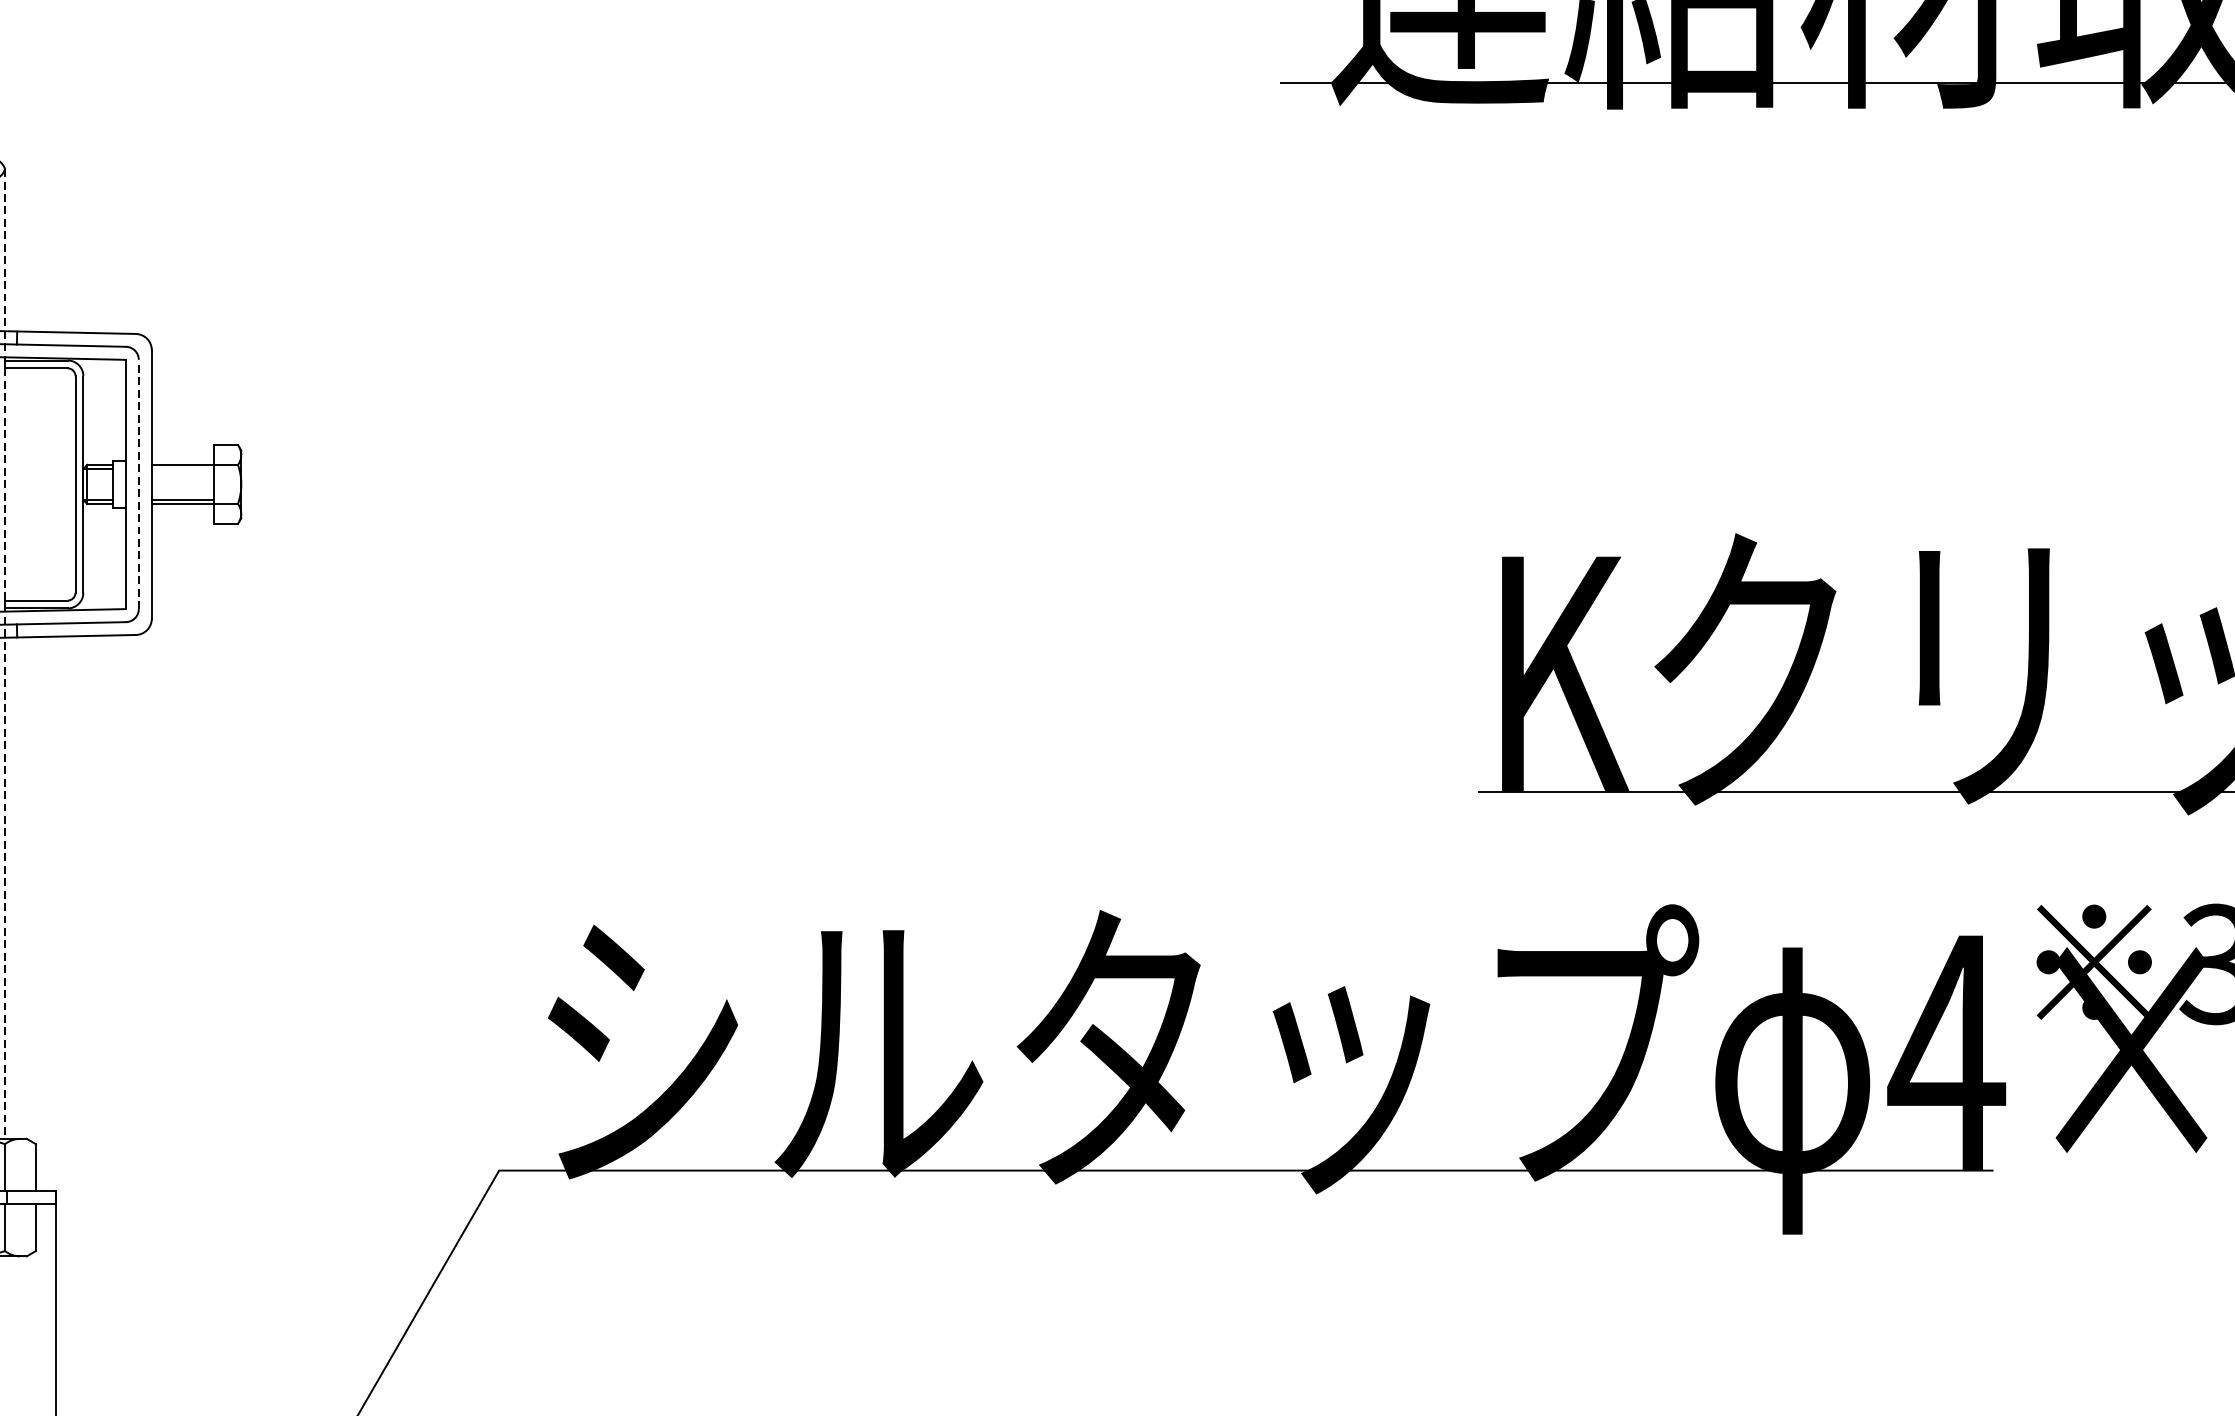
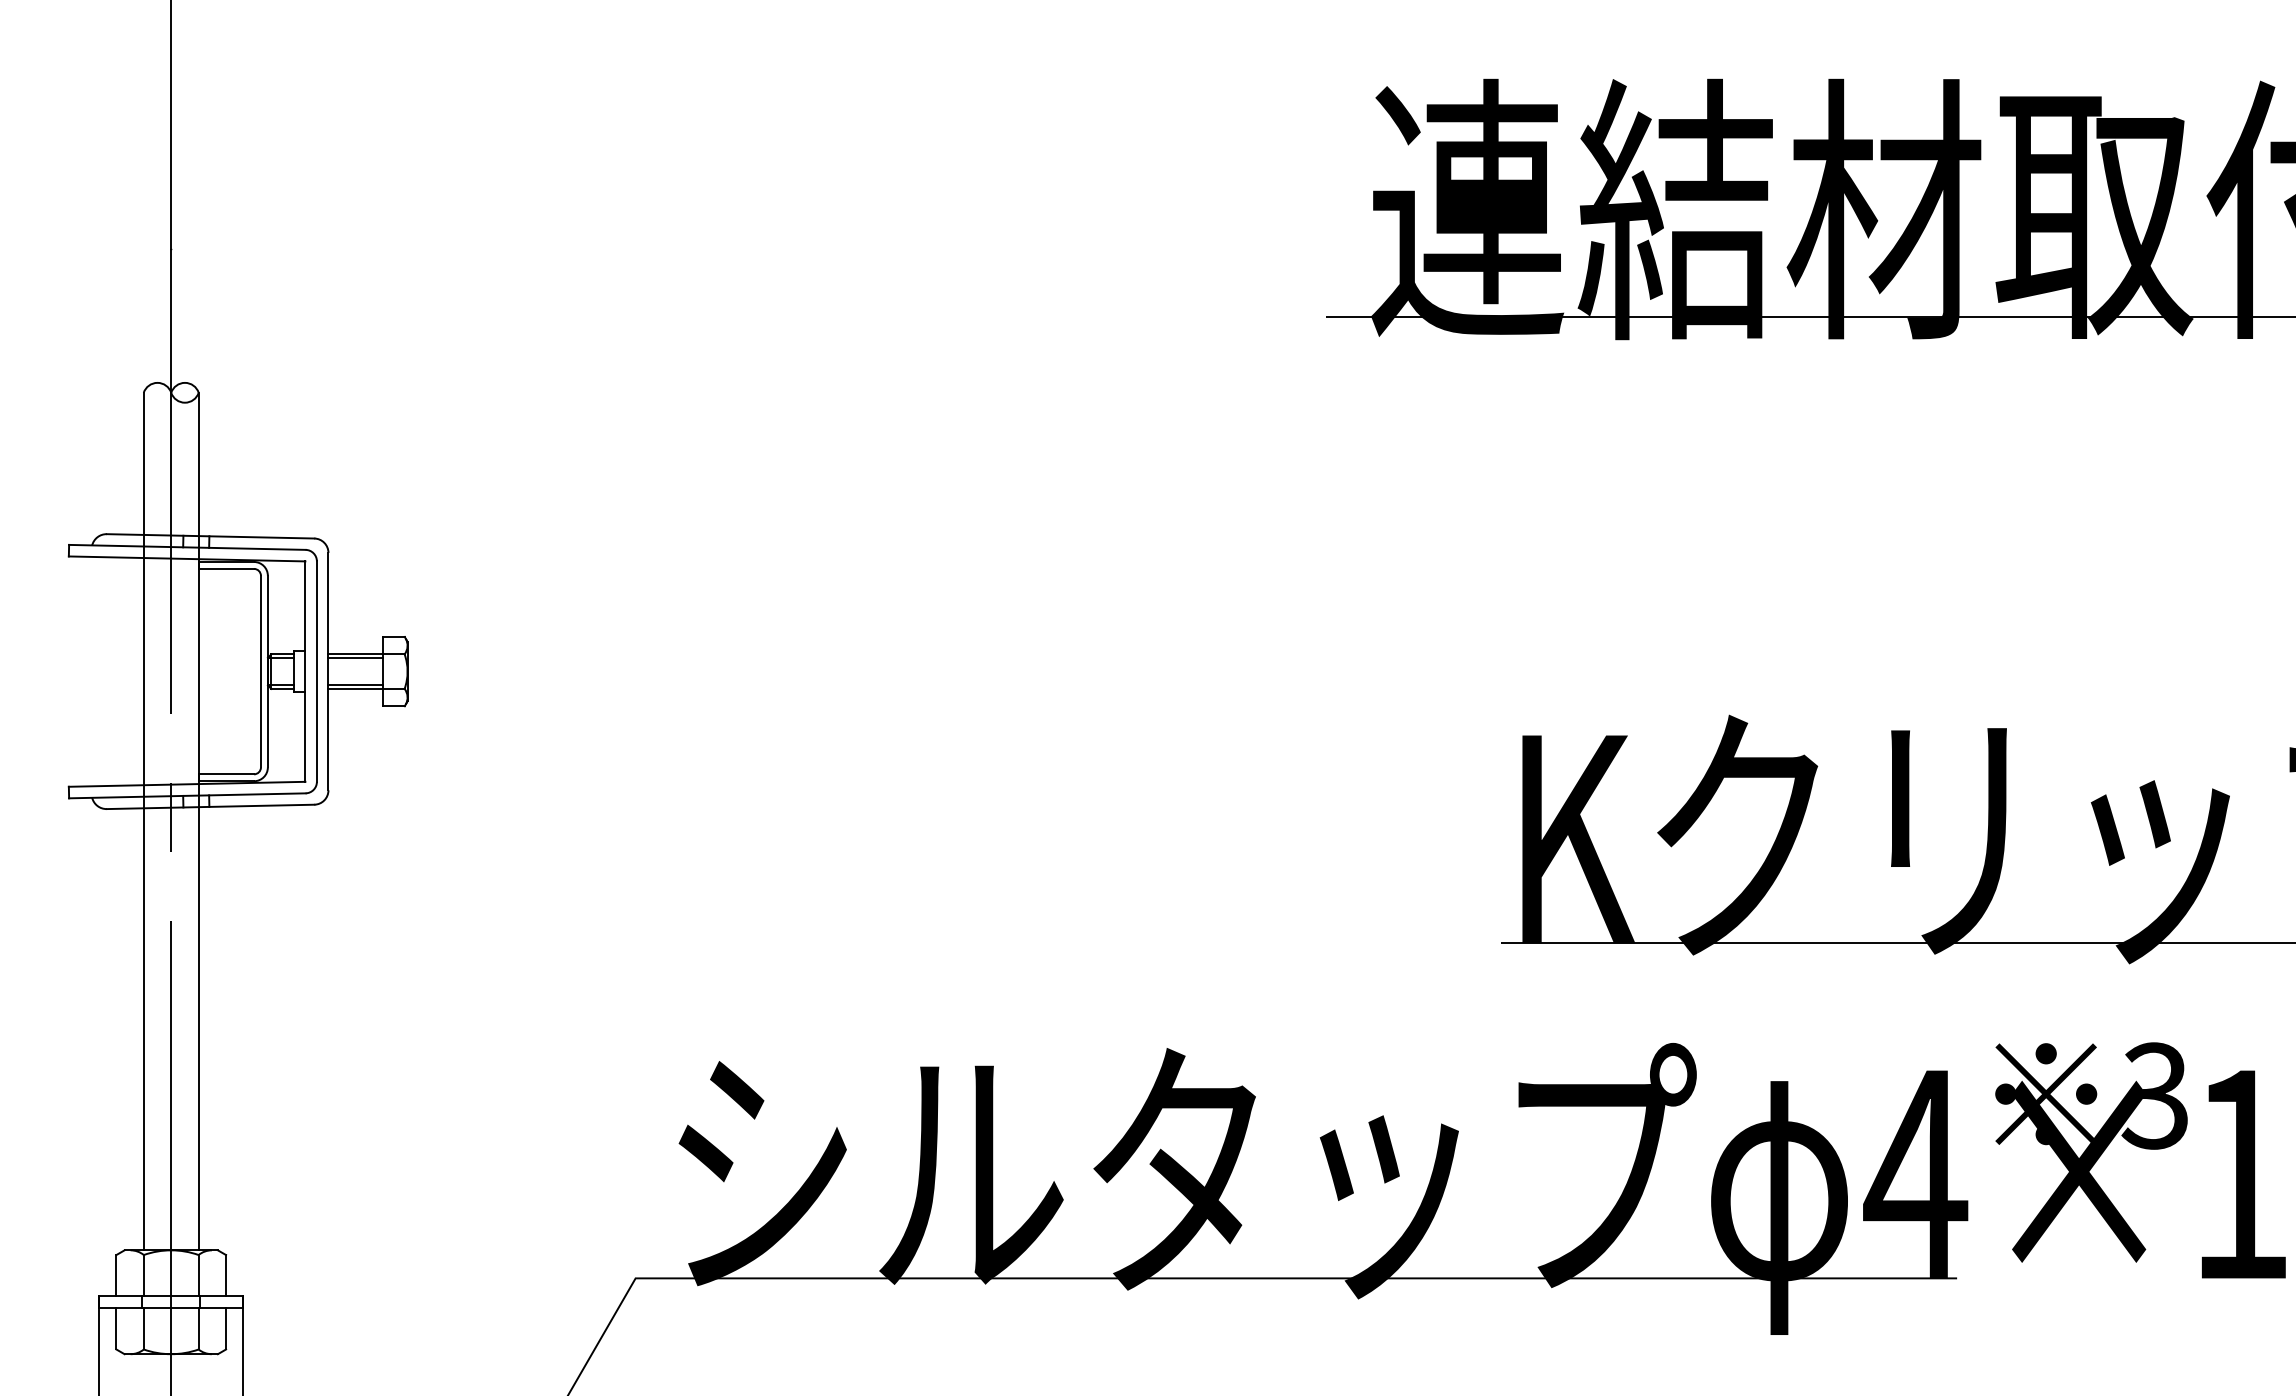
line: (182, 468) -> (355, 657), added
line: (138, 484) -> (316, 671), dashed -> solid
line: (4, 653) -> (198, 821), dashed -> solid

